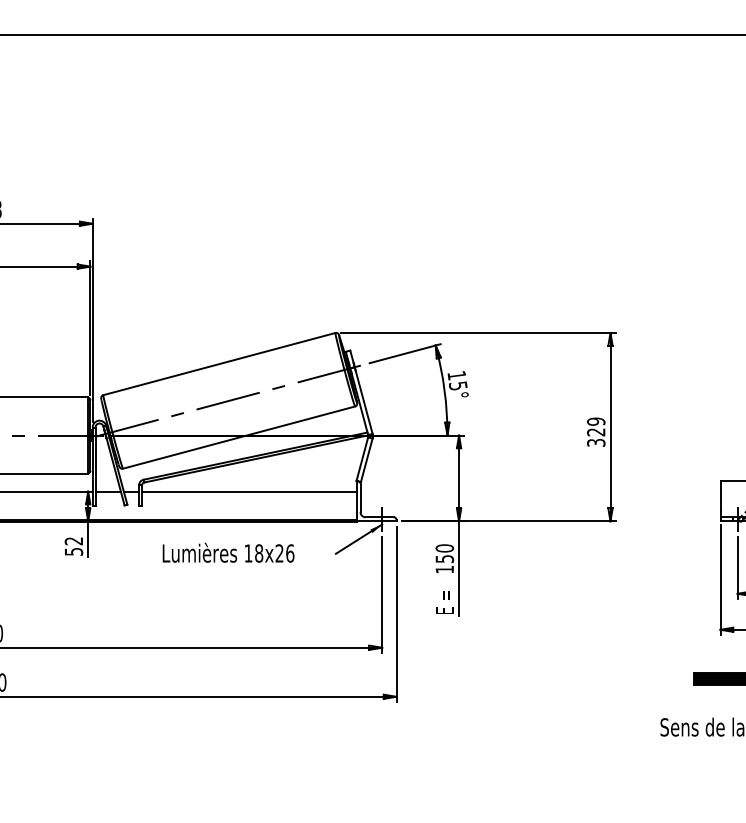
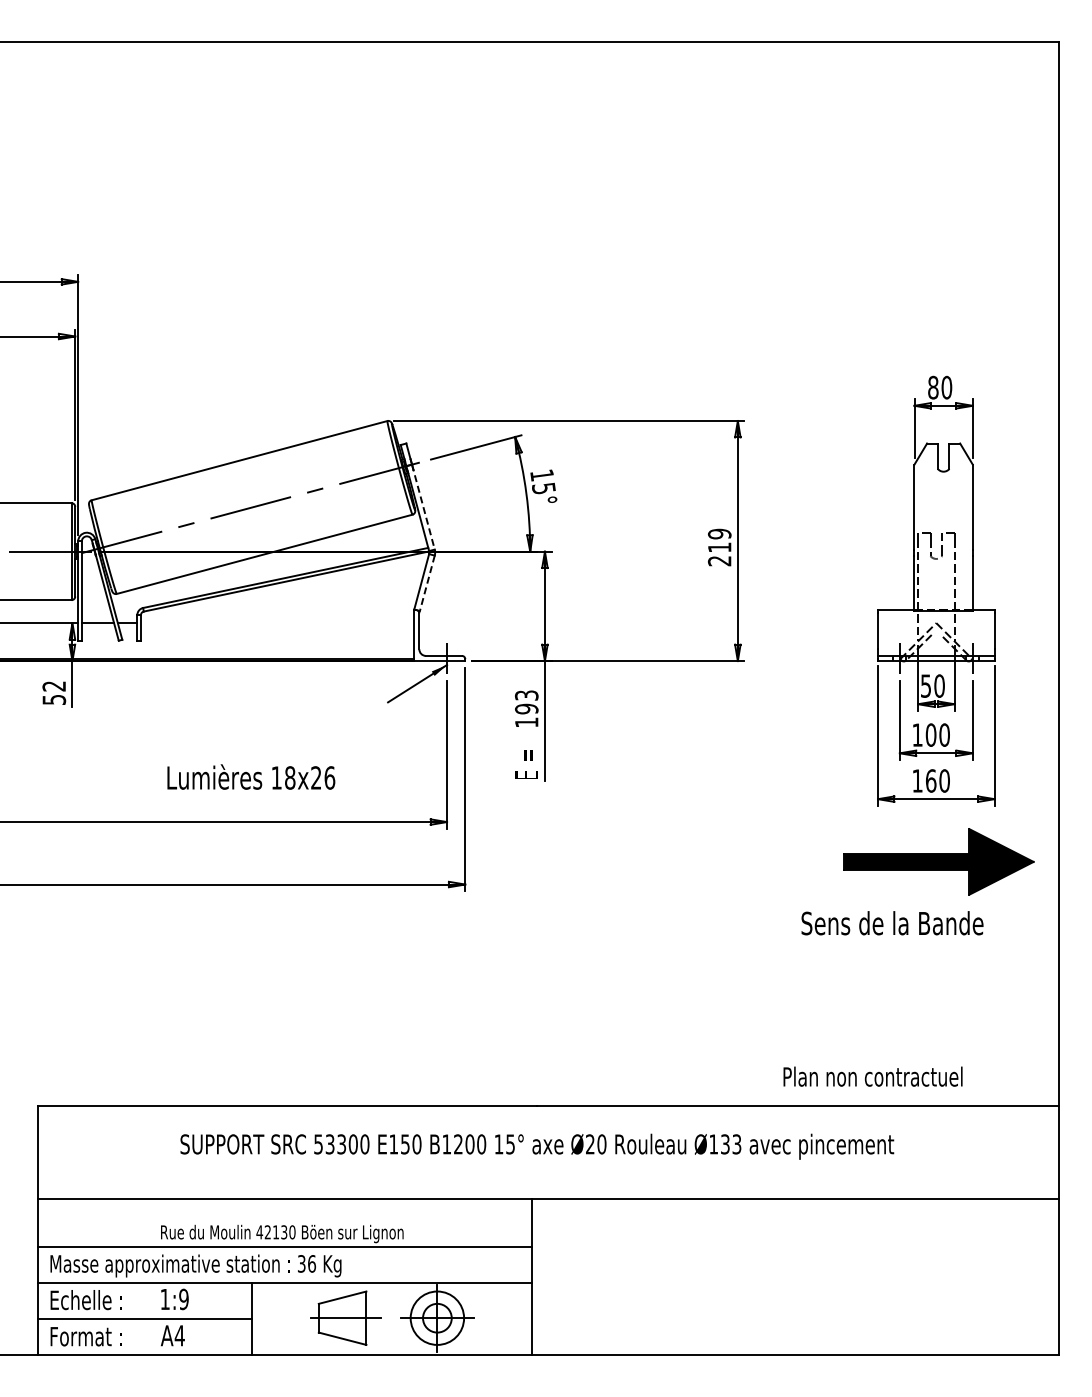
line: (363, 400) -> (423, 507), solid -> dashed
text: (596, 437) -> (719, 554), 329 -> 219
line: (366, 460) -> (427, 583), solid -> dashed
line: (249, 491) -> (277, 623), removed
text: (228, 552) -> (251, 776), moved
text: (444, 553) -> (526, 702), 150 -> 193

